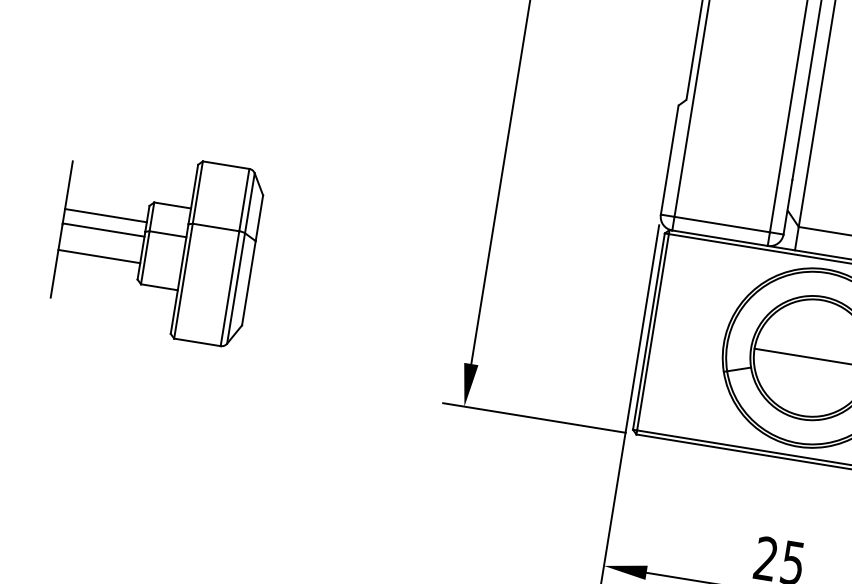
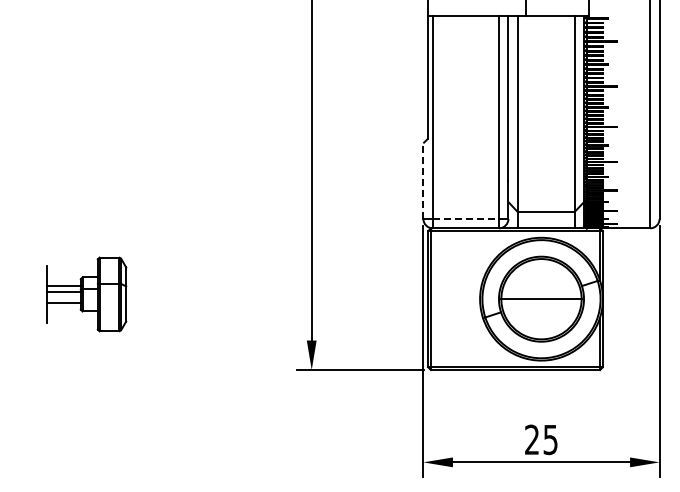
line: (669, 160) -> (423, 181), solid -> dashed
line: (723, 224) -> (466, 218), solid -> dashed
part: (157, 244) -> (86, 294), size x0.6

